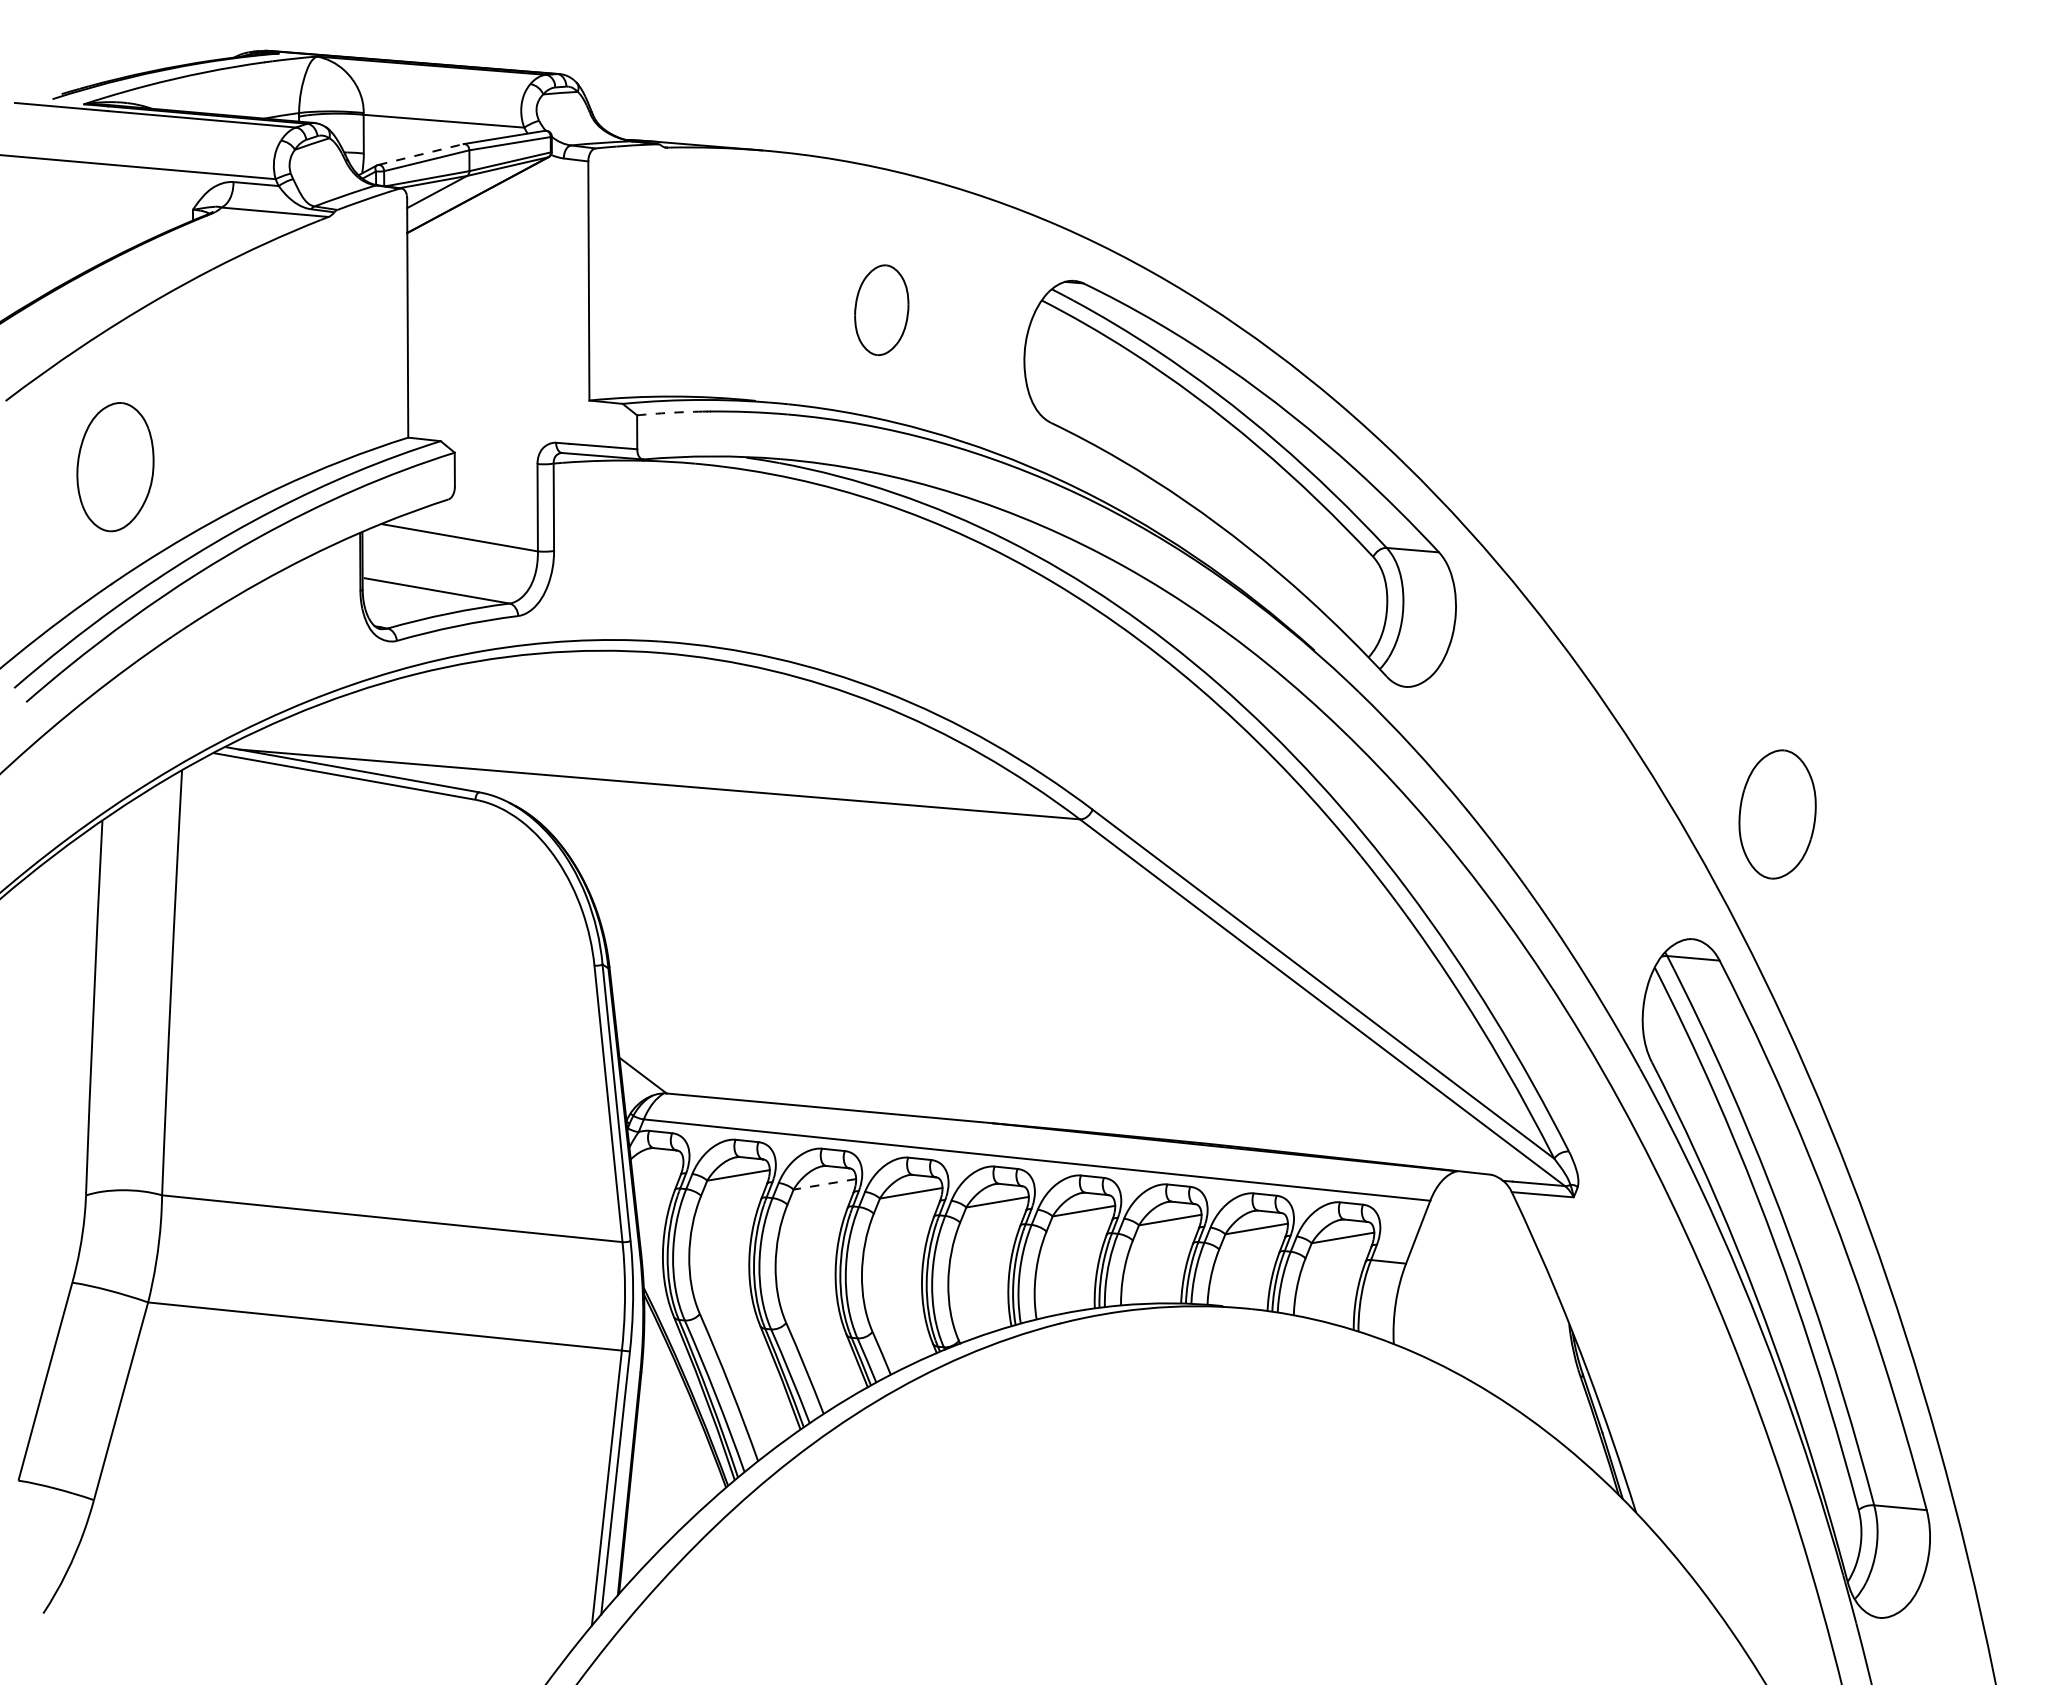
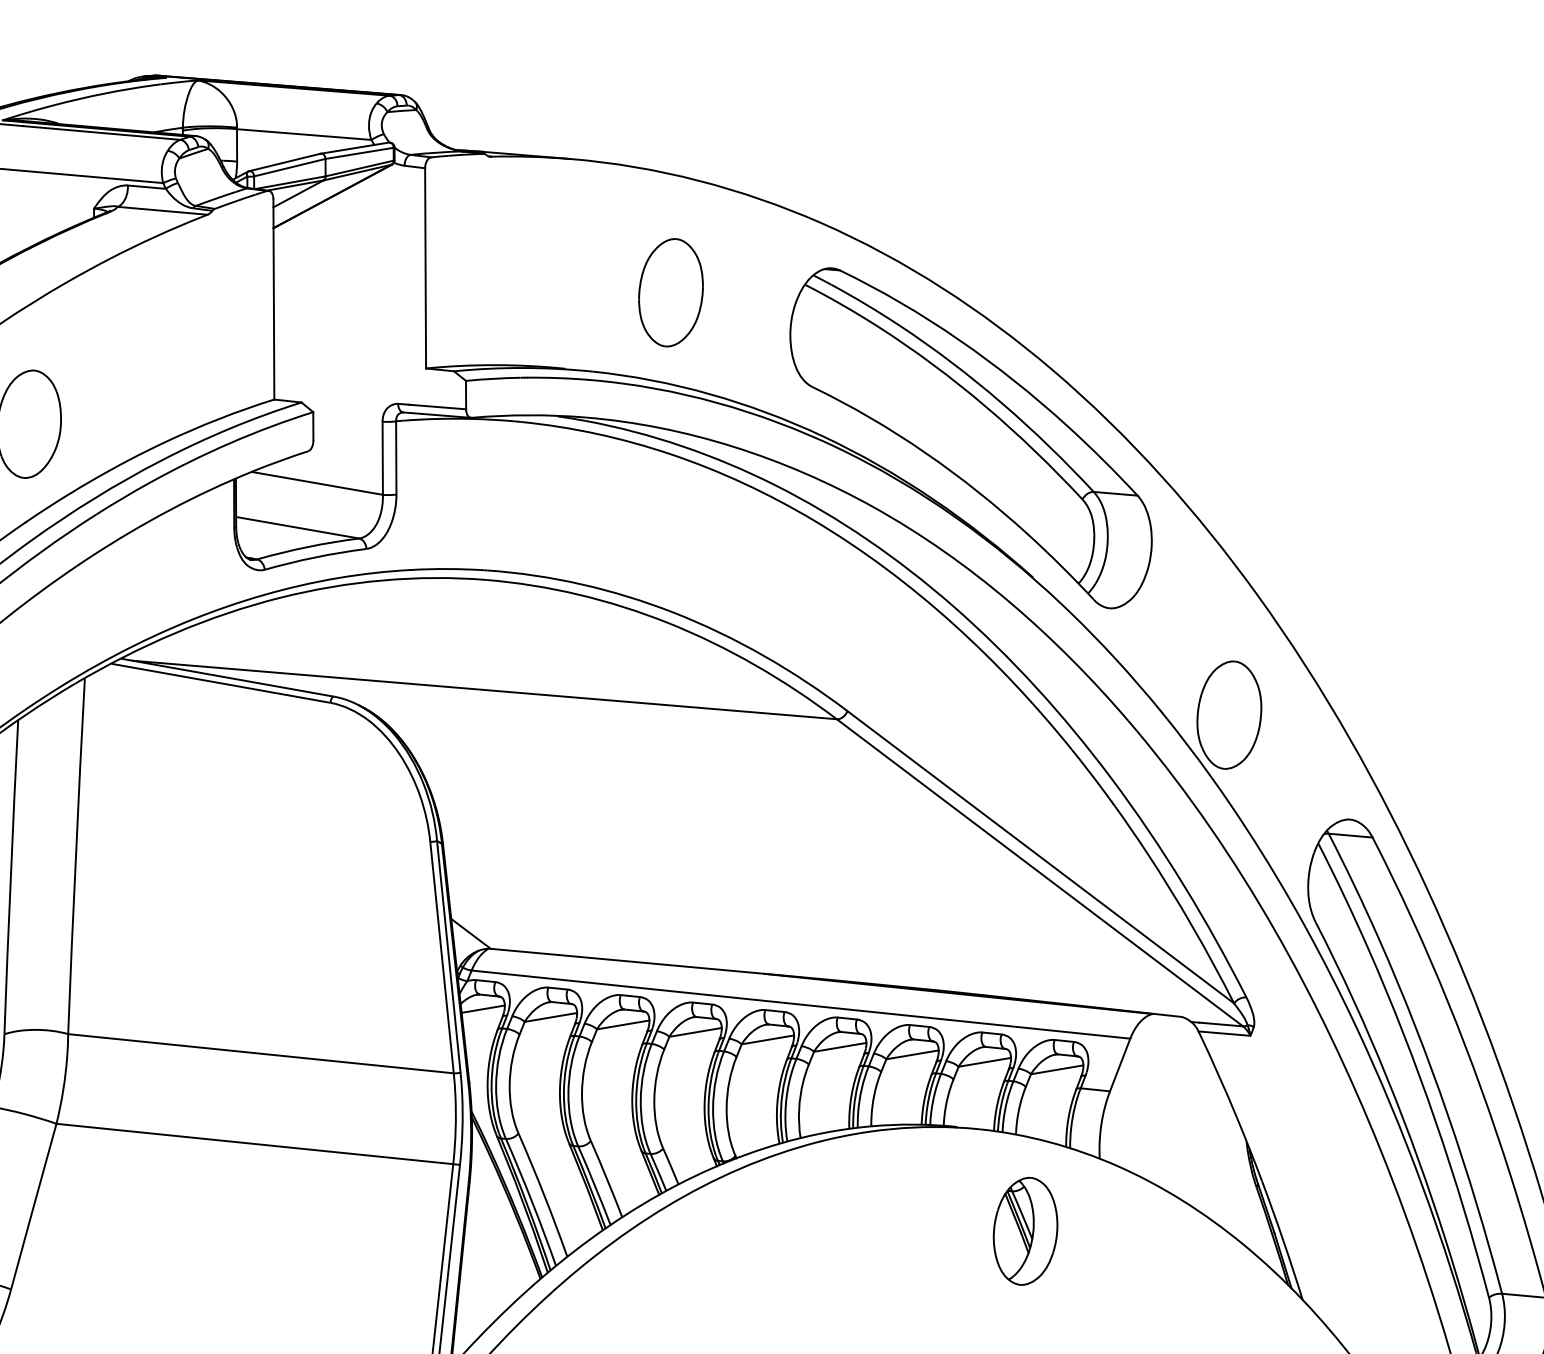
line: (420, 154) -> (284, 162), dashed -> solid
part: (881, 310) -> (670, 293), size x1.43
arc: (669, 412) -> (493, 378), dashed -> solid
part: (1777, 814) -> (1229, 715), moved
line: (657, 1165) -> (483, 1009), added
line: (824, 1184) -> (622, 1025), dashed -> solid
part: (1305, 1430) -> (1025, 1231), added

